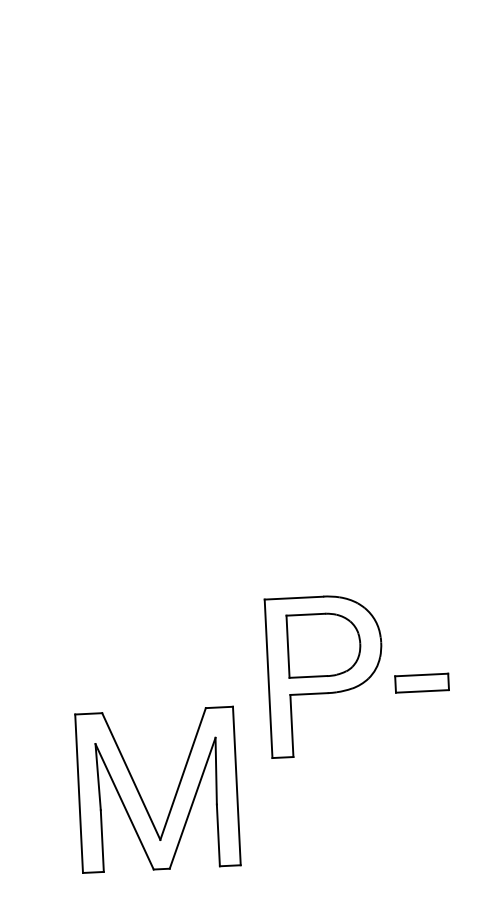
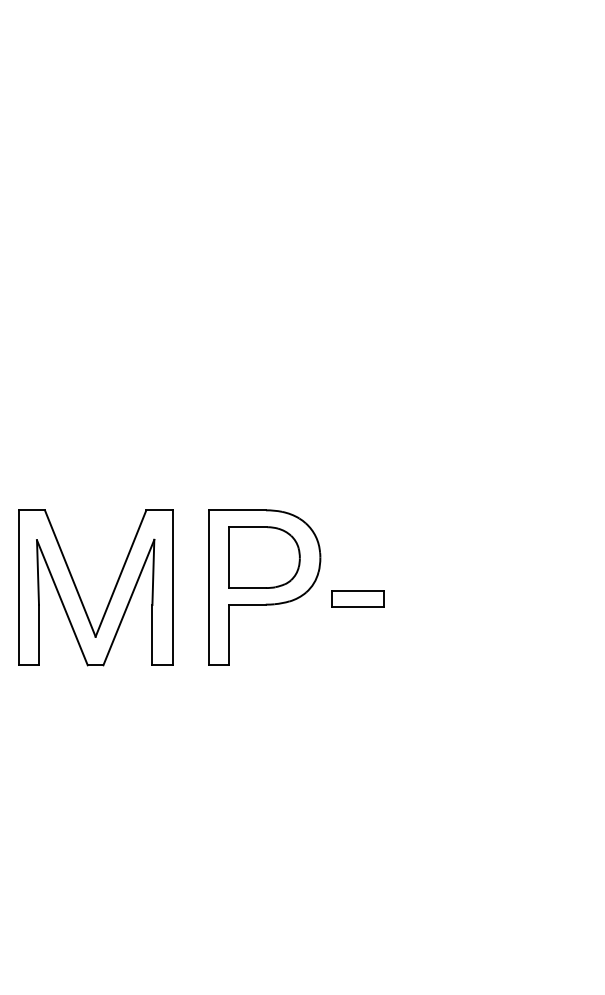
part: (142, 798) -> (80, 595), moved

